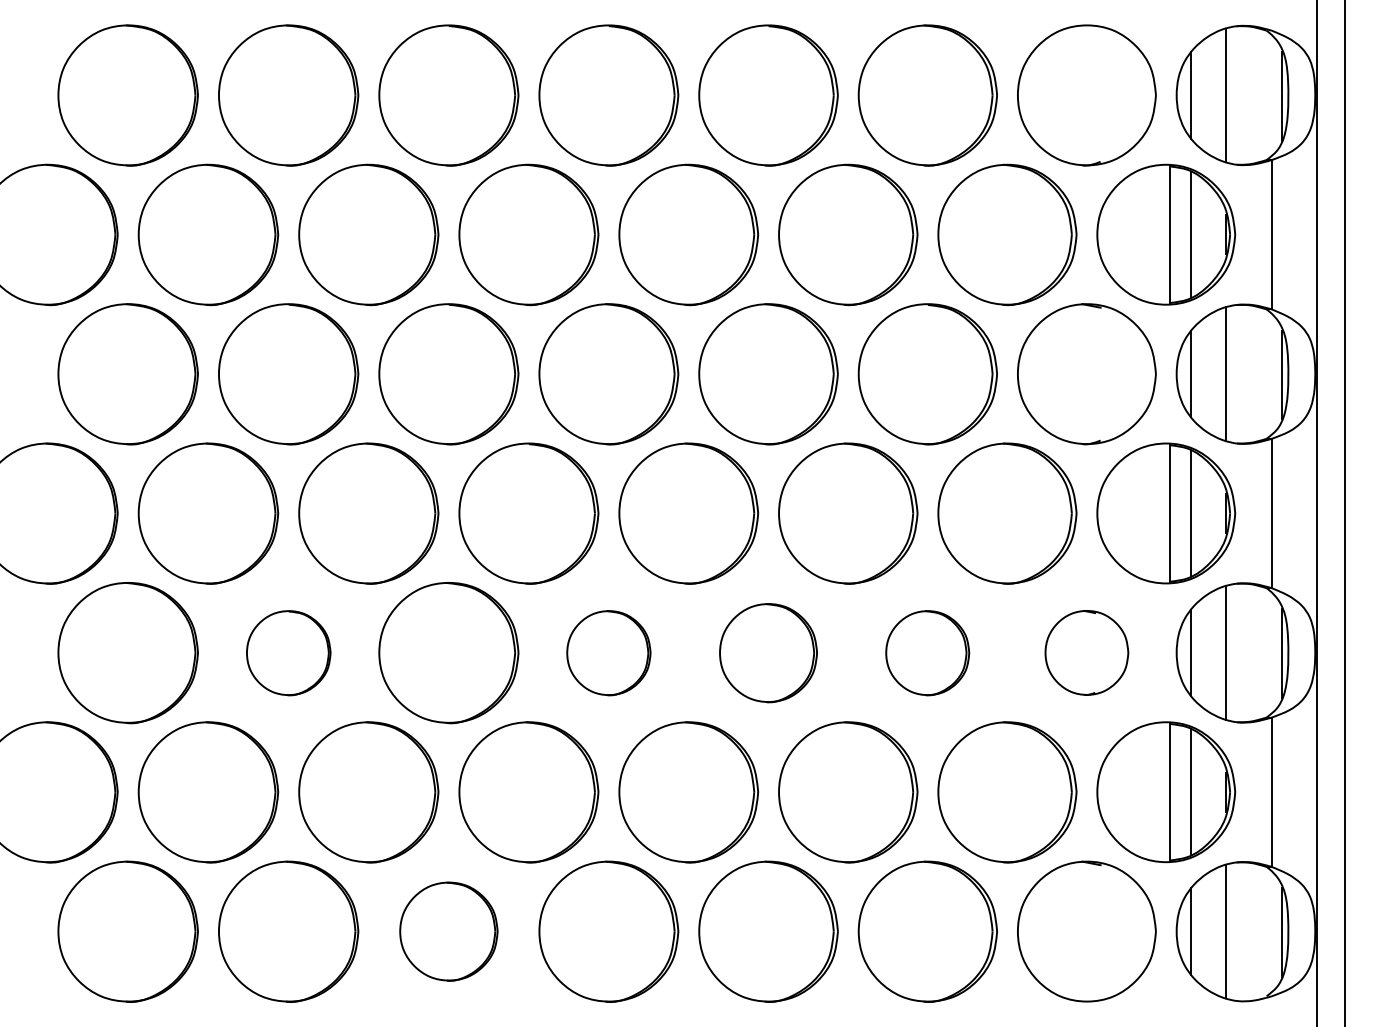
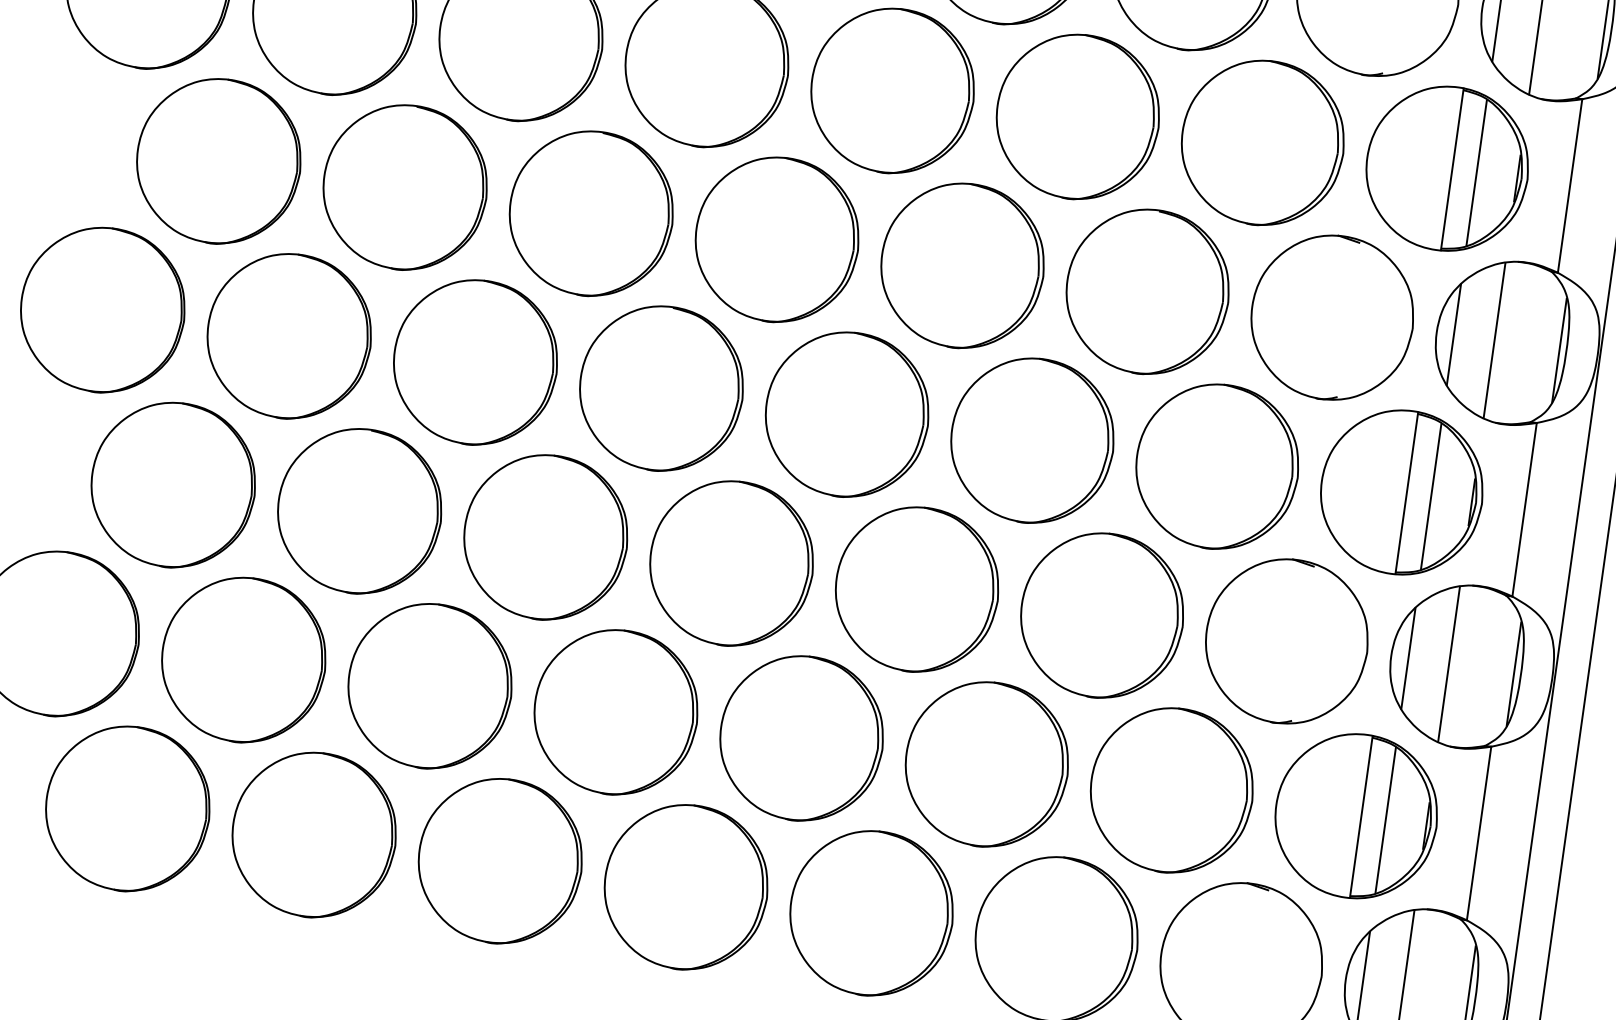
part: (1086, 652) -> (1286, 640), size x1.67
part: (288, 653) -> (359, 511), size x1.67
part: (608, 653) -> (731, 564), size x1.67
part: (768, 653) -> (917, 590), size x1.43
part: (927, 653) -> (1101, 616), size x1.67
part: (448, 931) -> (500, 860), size x1.43

